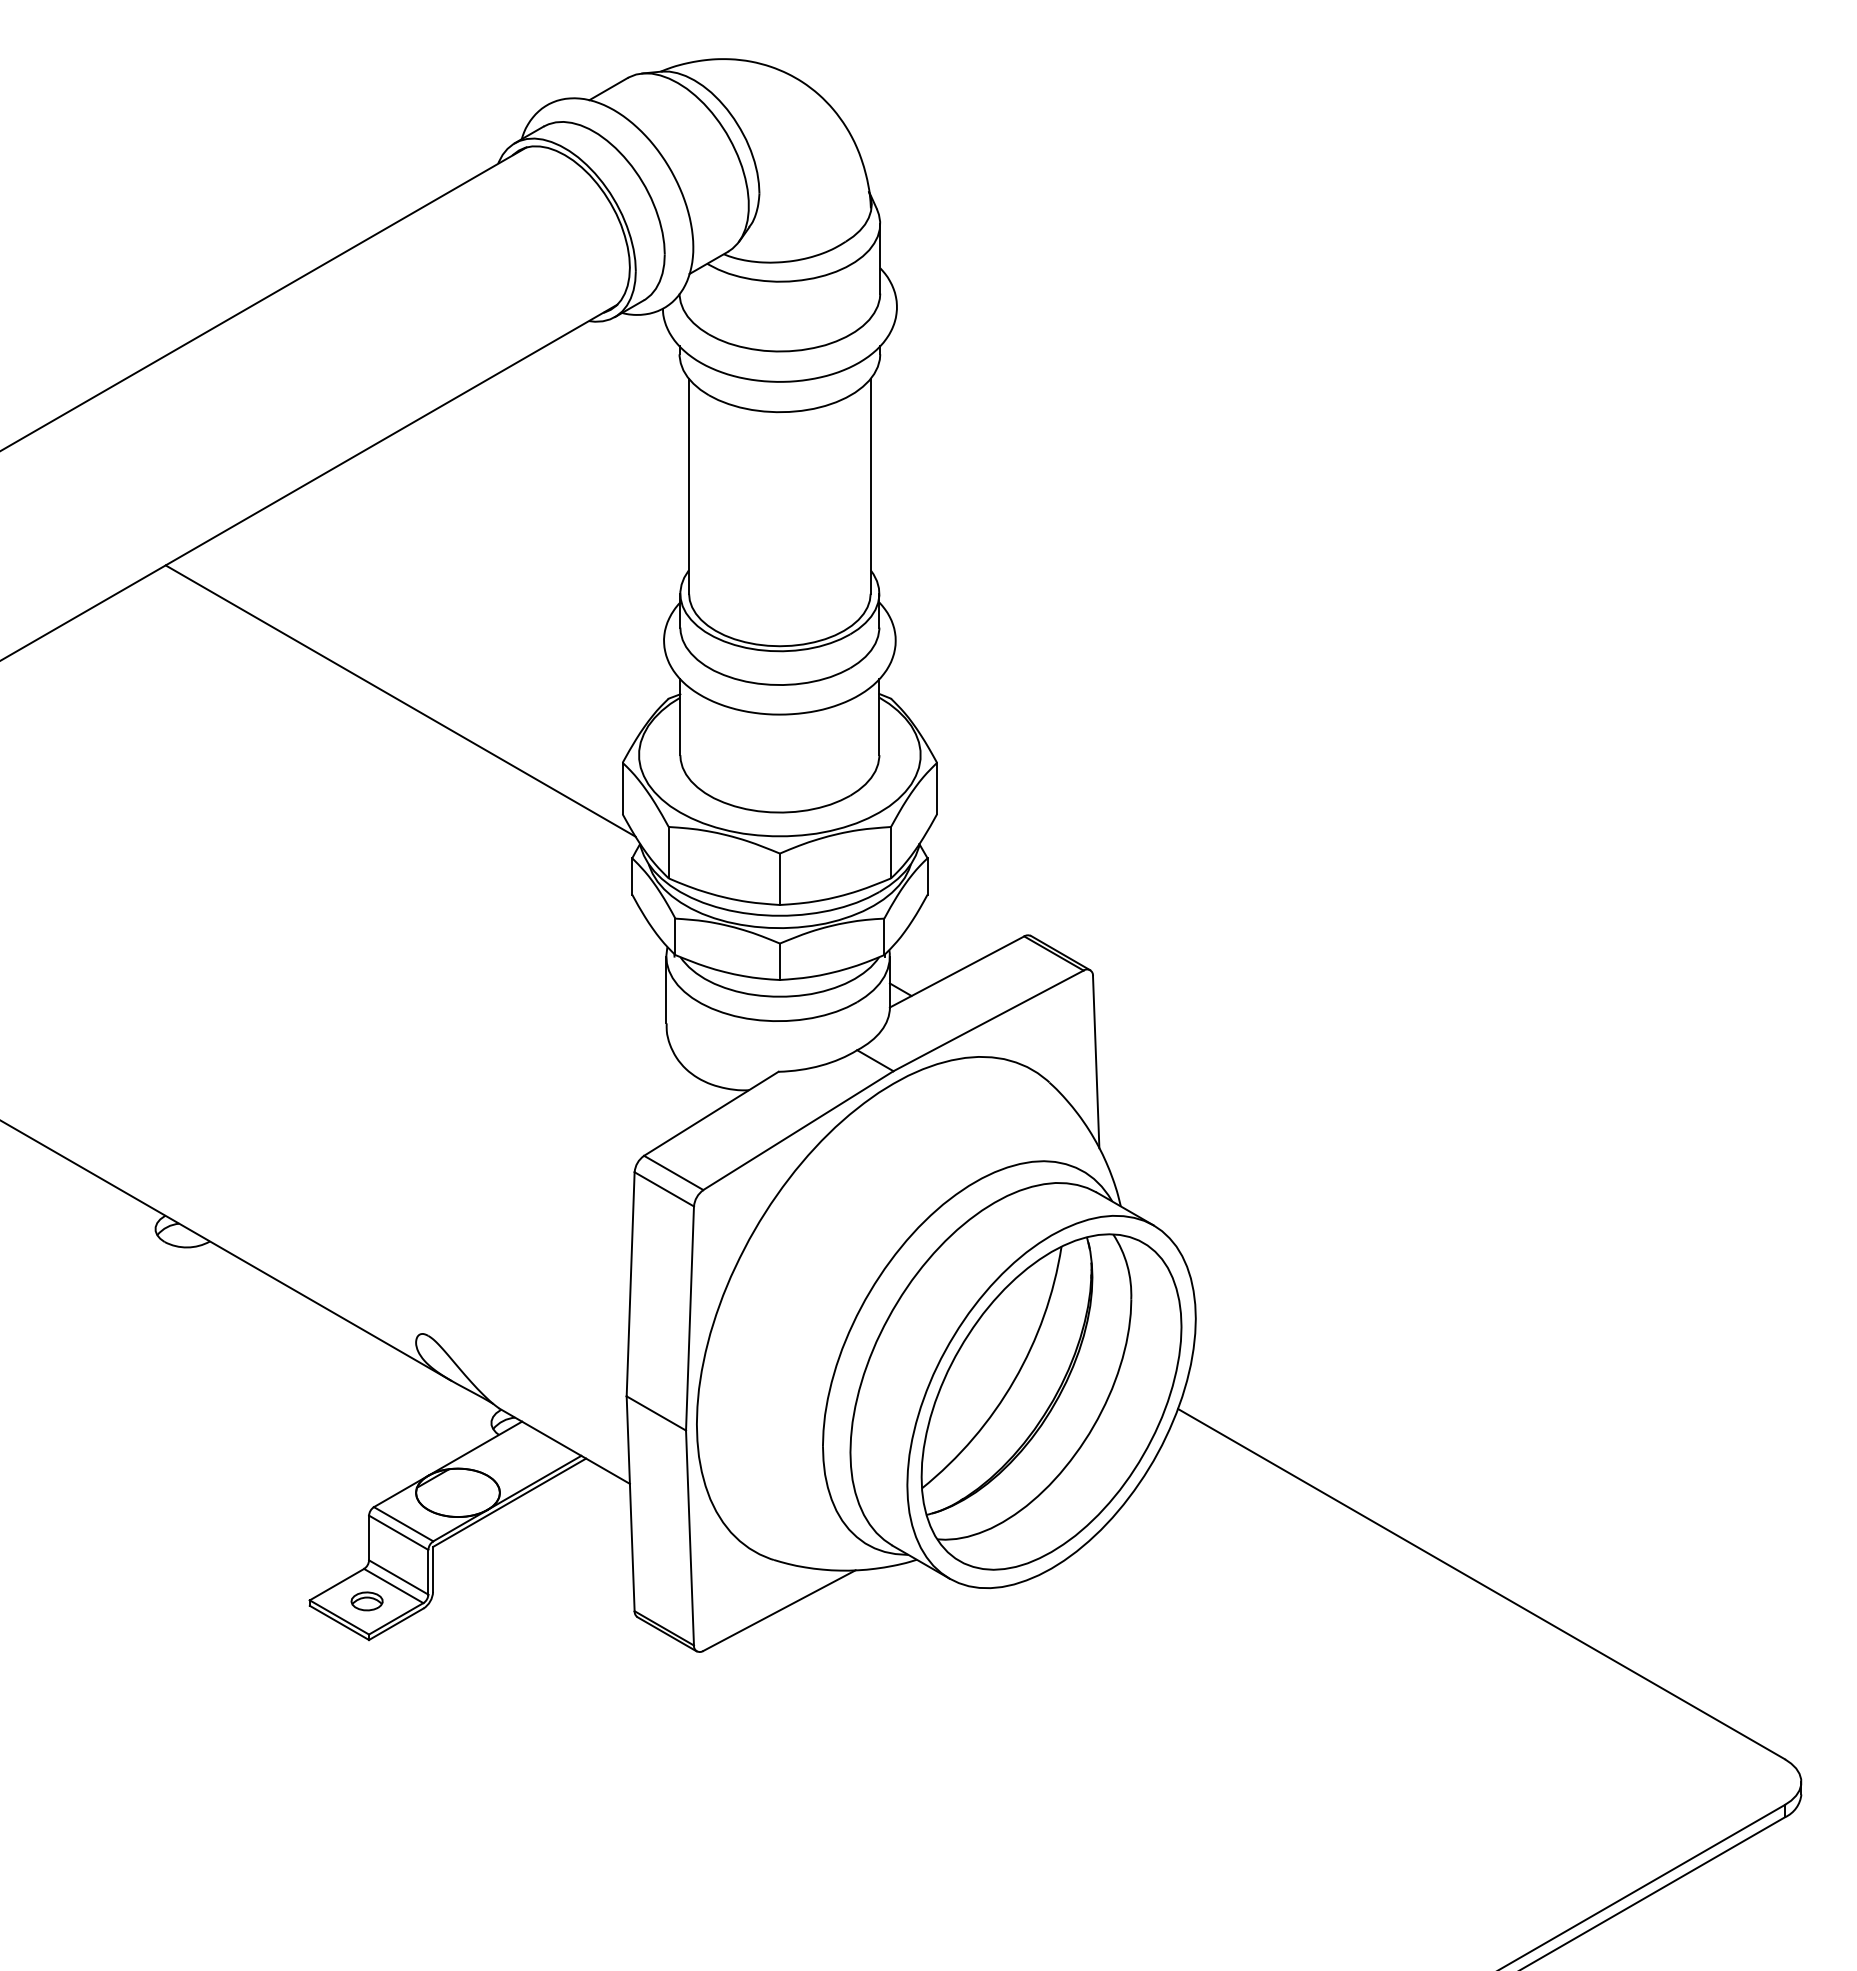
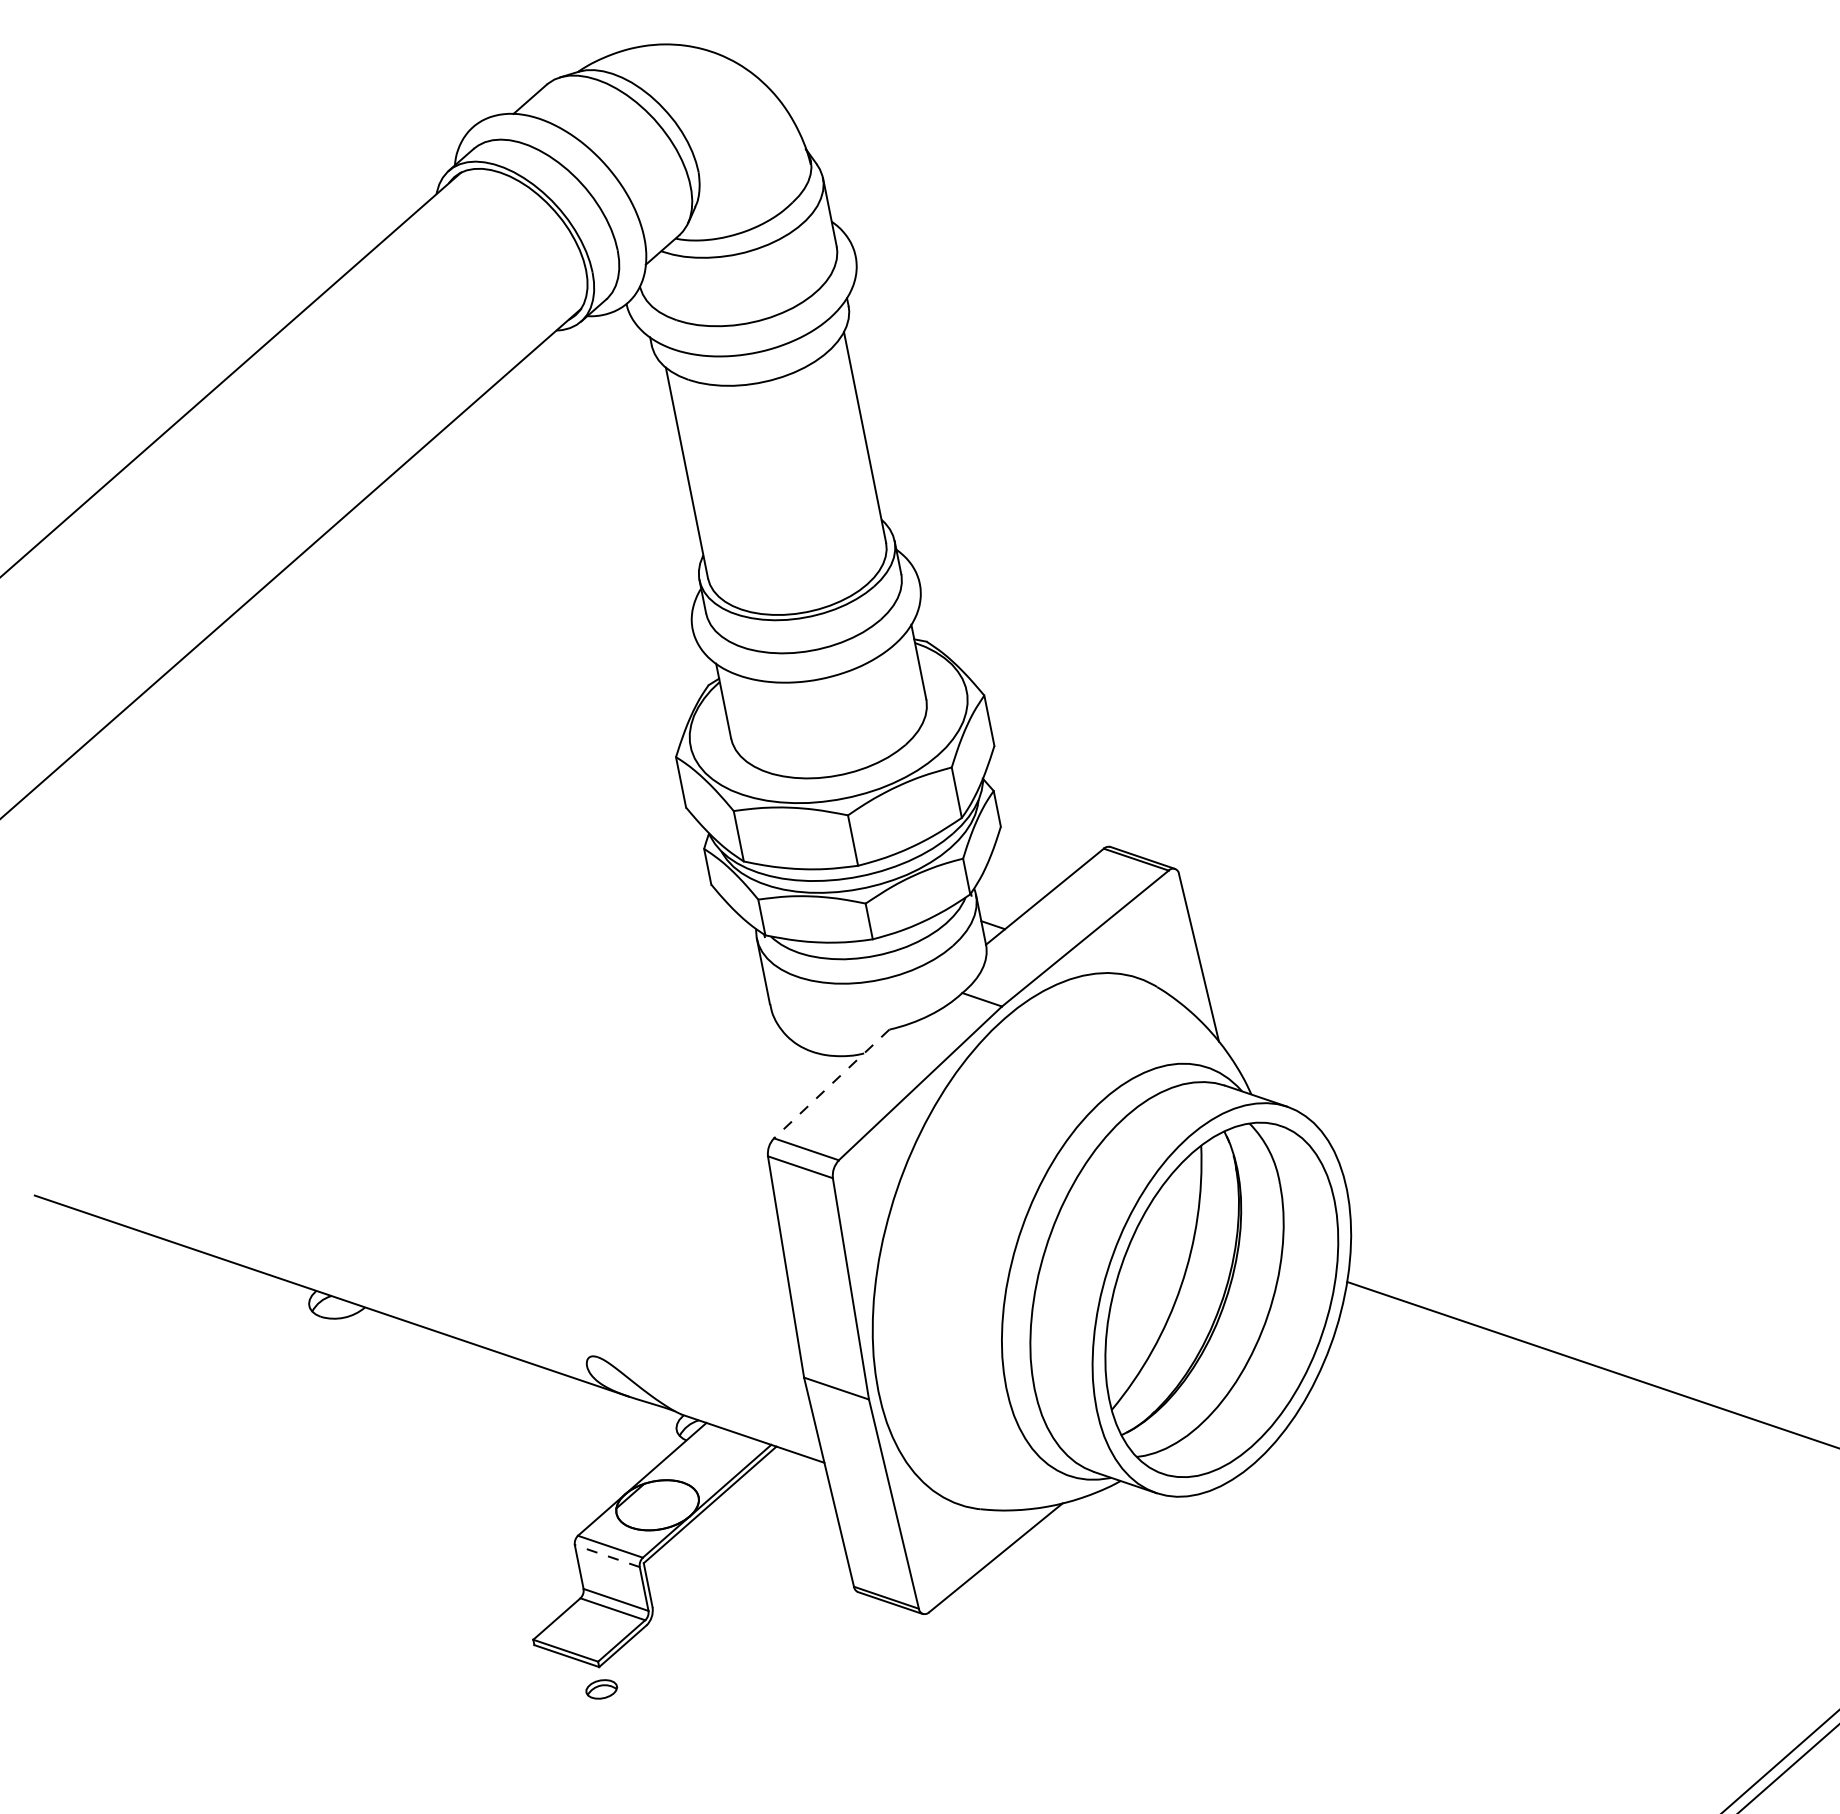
line: (400, 700) -> (445, 739), removed
line: (710, 1114) -> (831, 1084), solid -> dashed
line: (398, 1532) -> (607, 1555), solid -> dashed
part: (366, 1601) -> (601, 1689), moved

